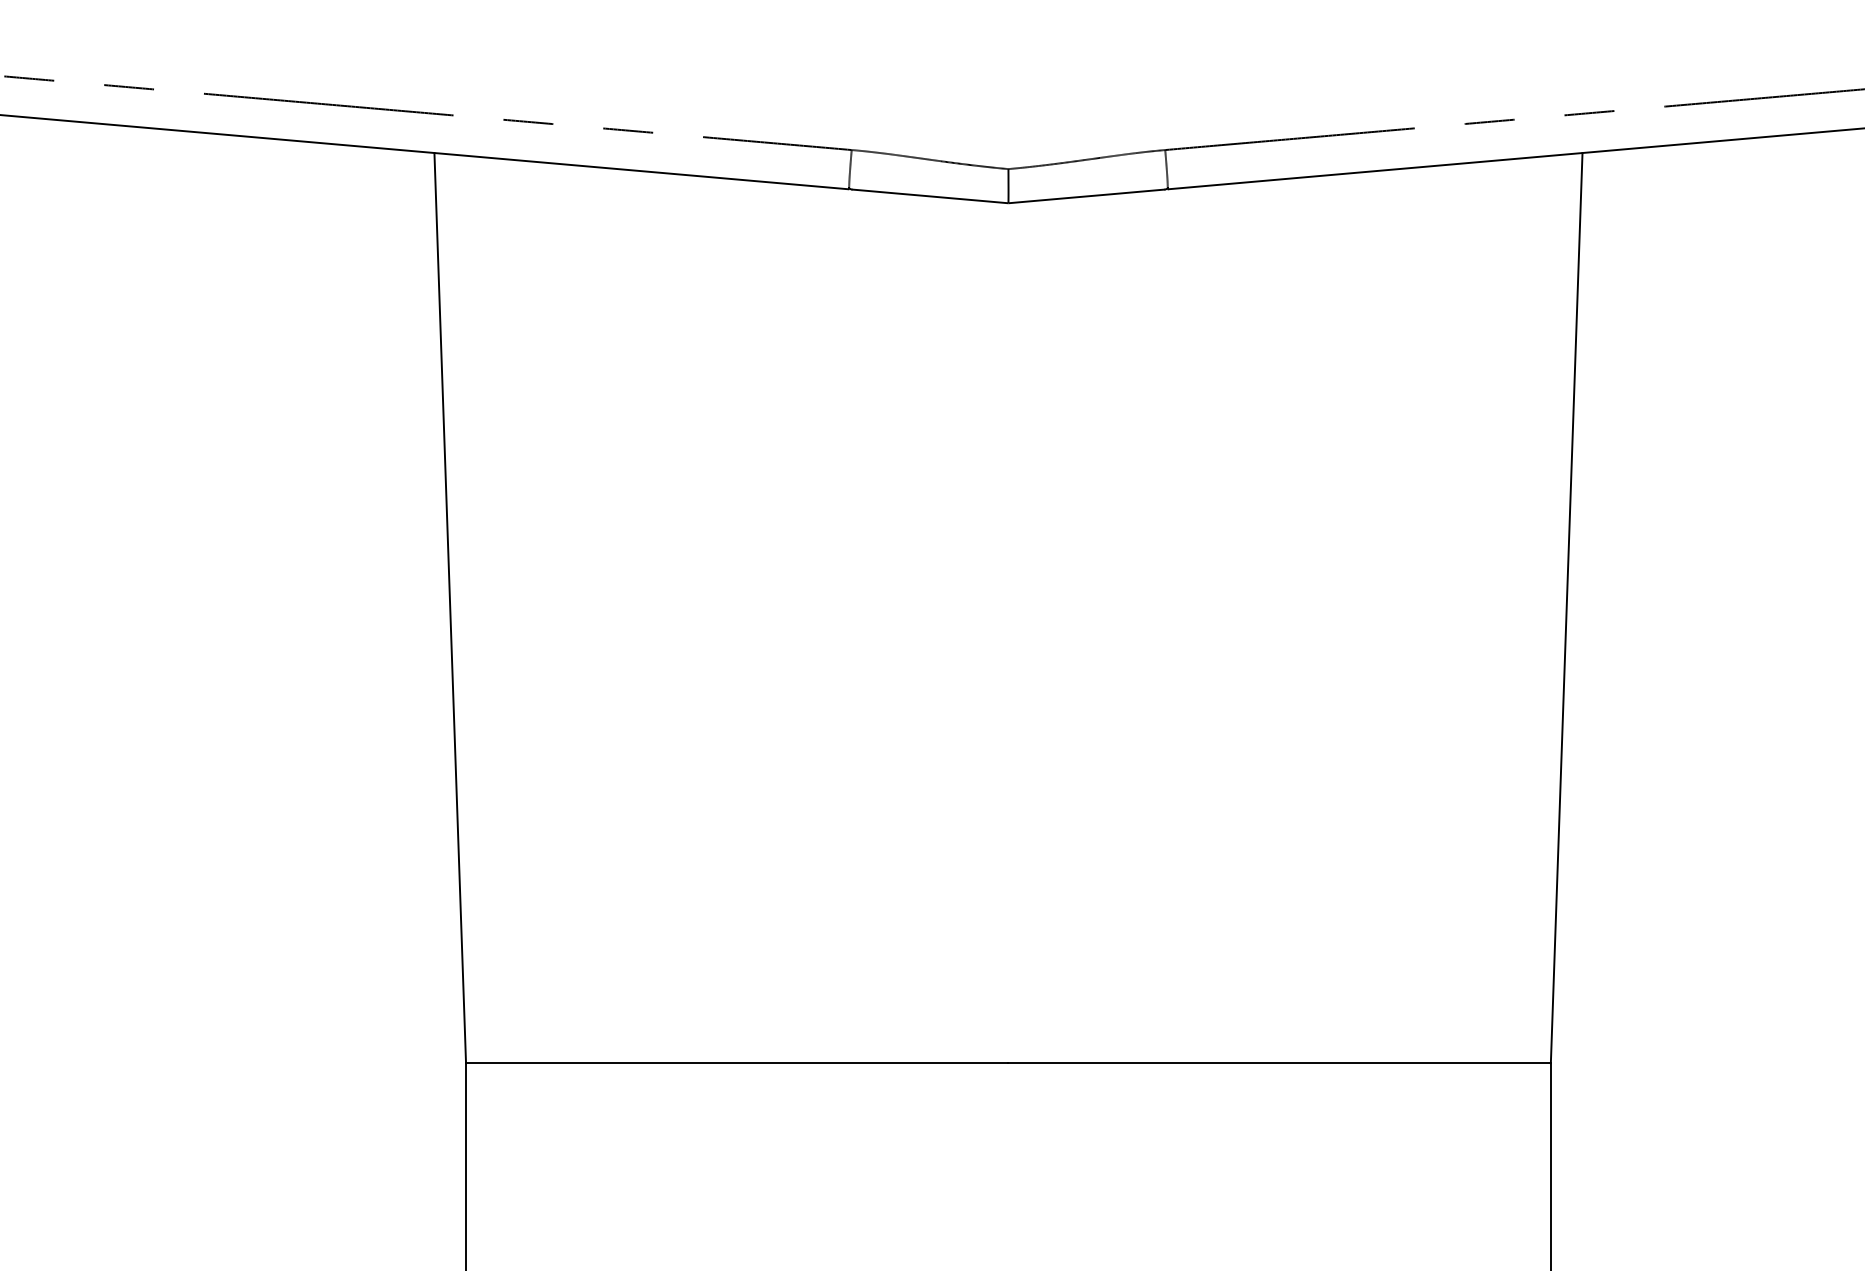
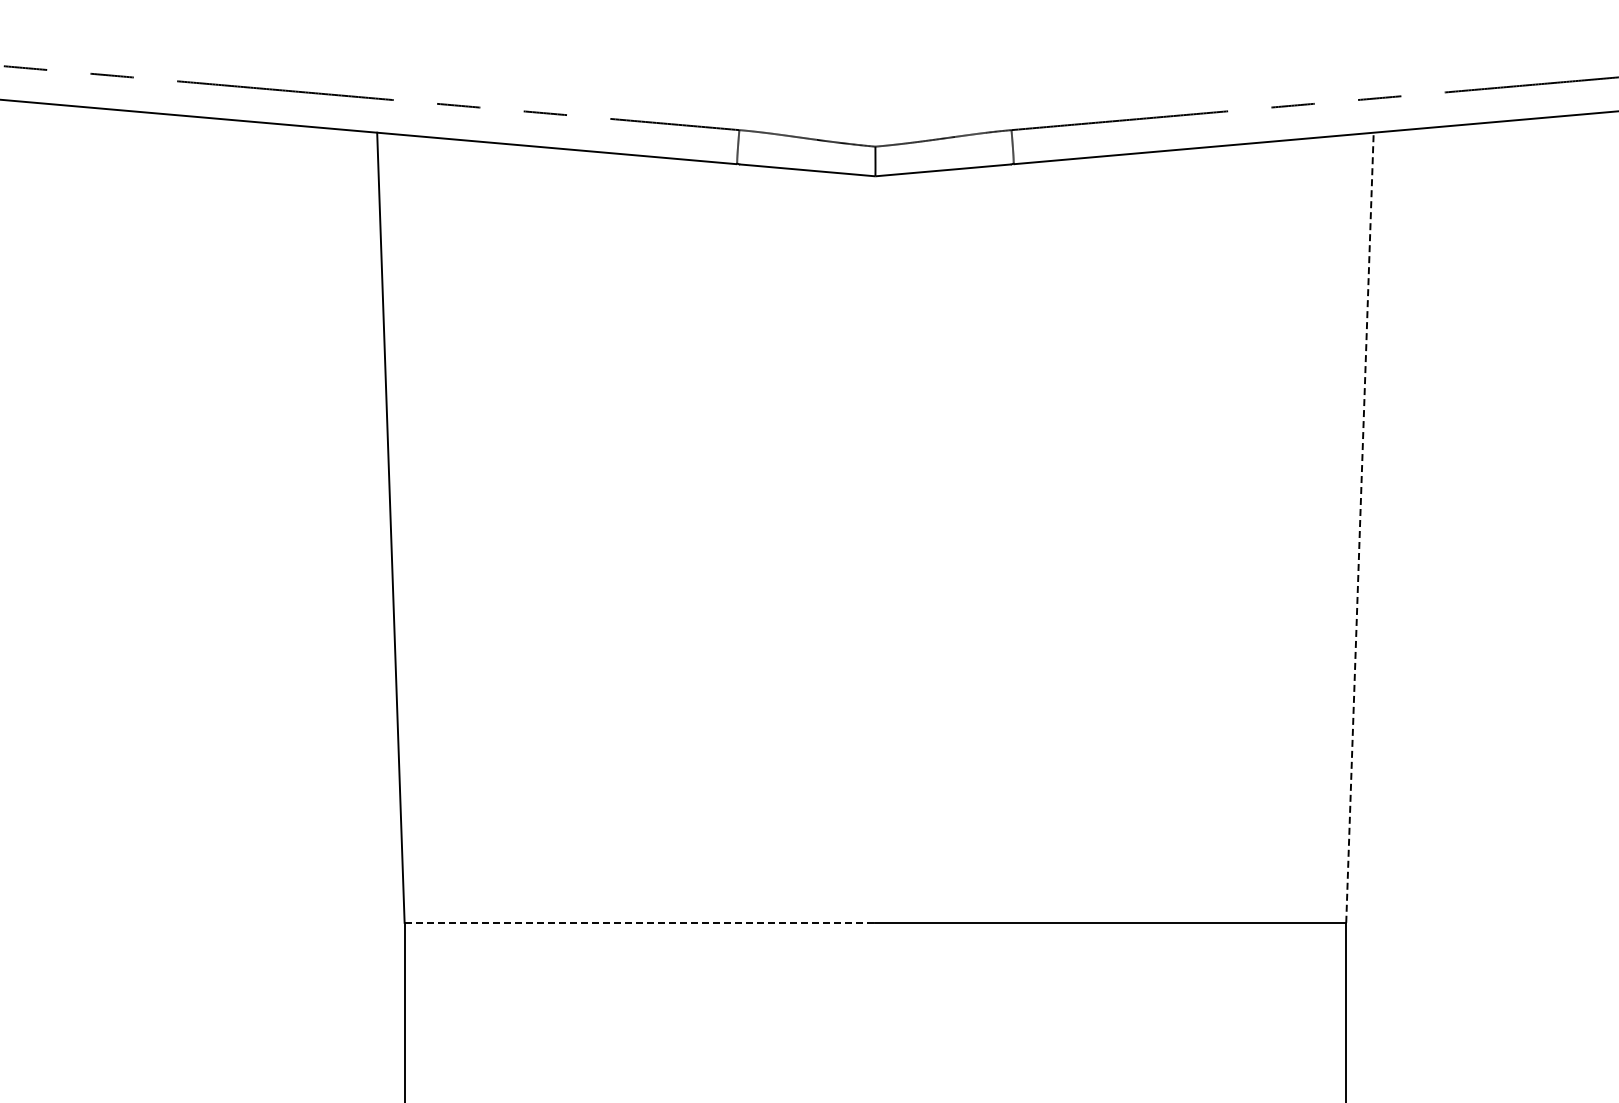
line: (1566, 607) -> (1359, 527), solid -> dashed
line: (737, 1062) -> (640, 922), solid -> dashed

